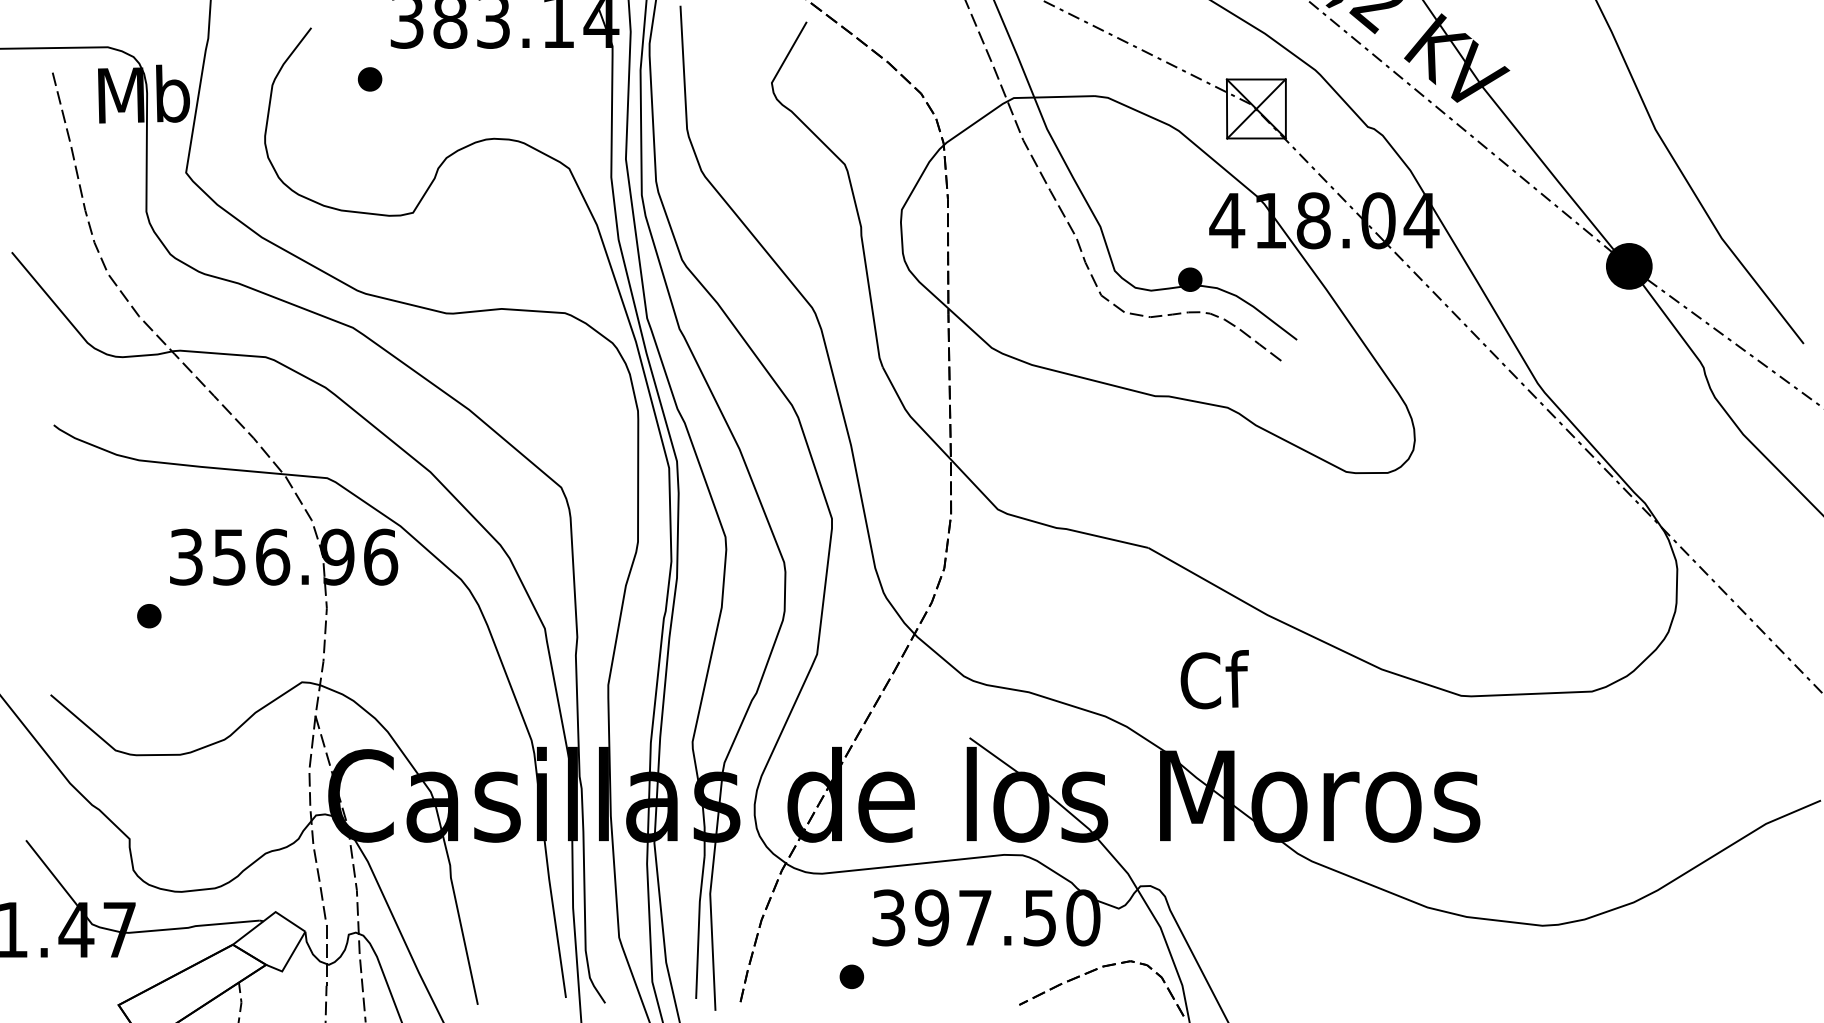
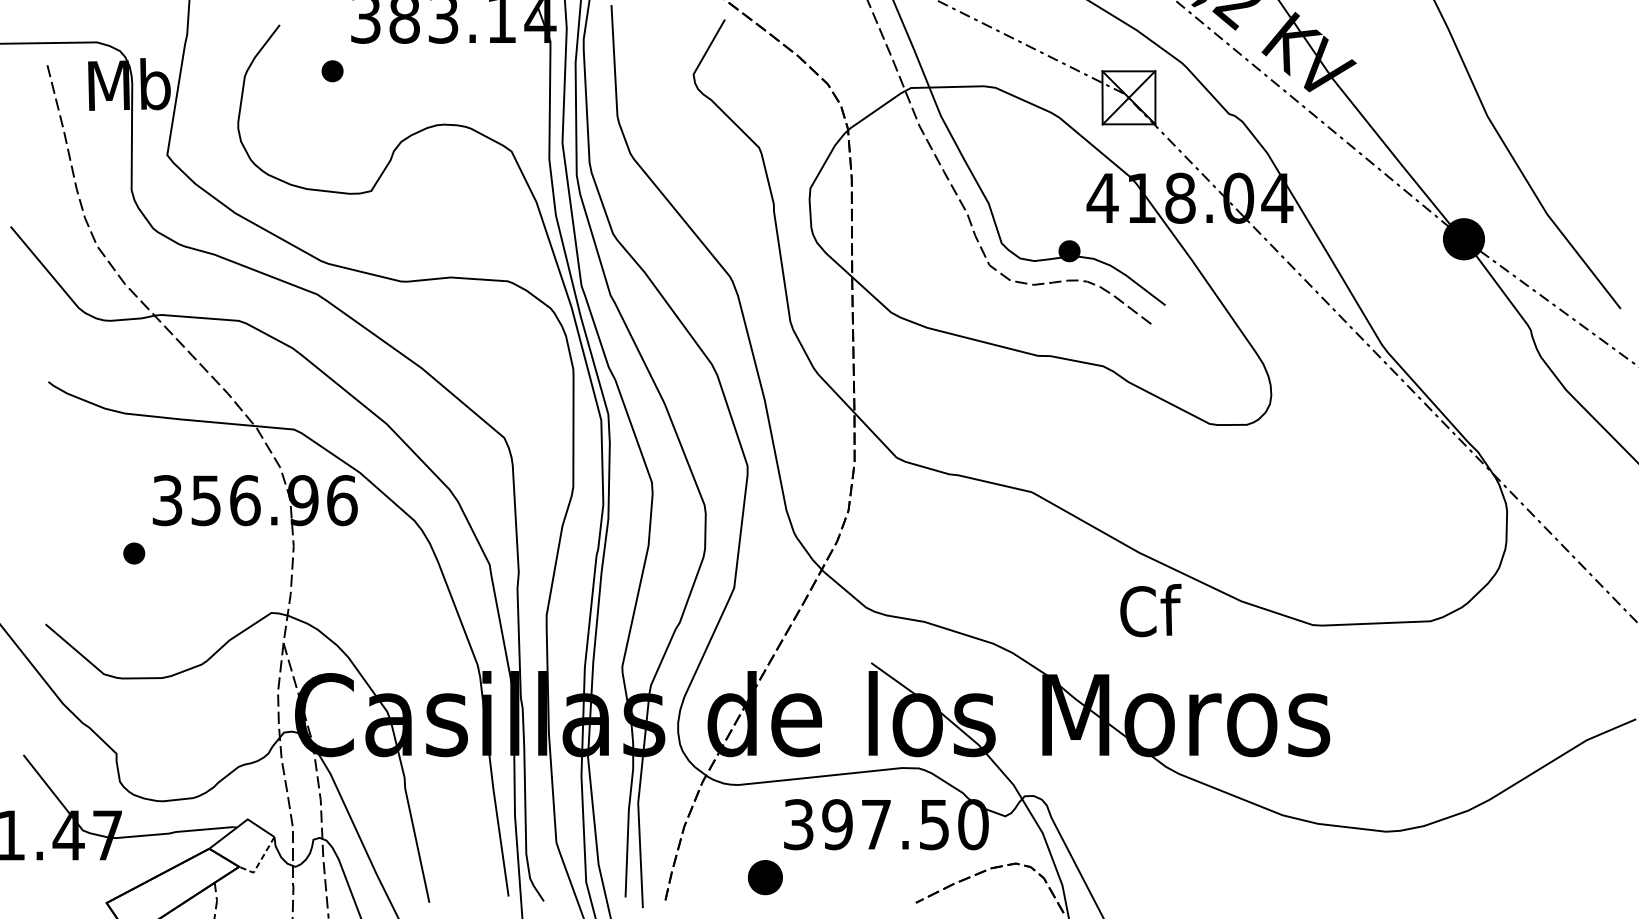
text: (1214, 679) -> (1150, 610), moved
line: (289, 959) -> (260, 862), solid -> dashed
part: (851, 976) -> (765, 877), size x1.6

